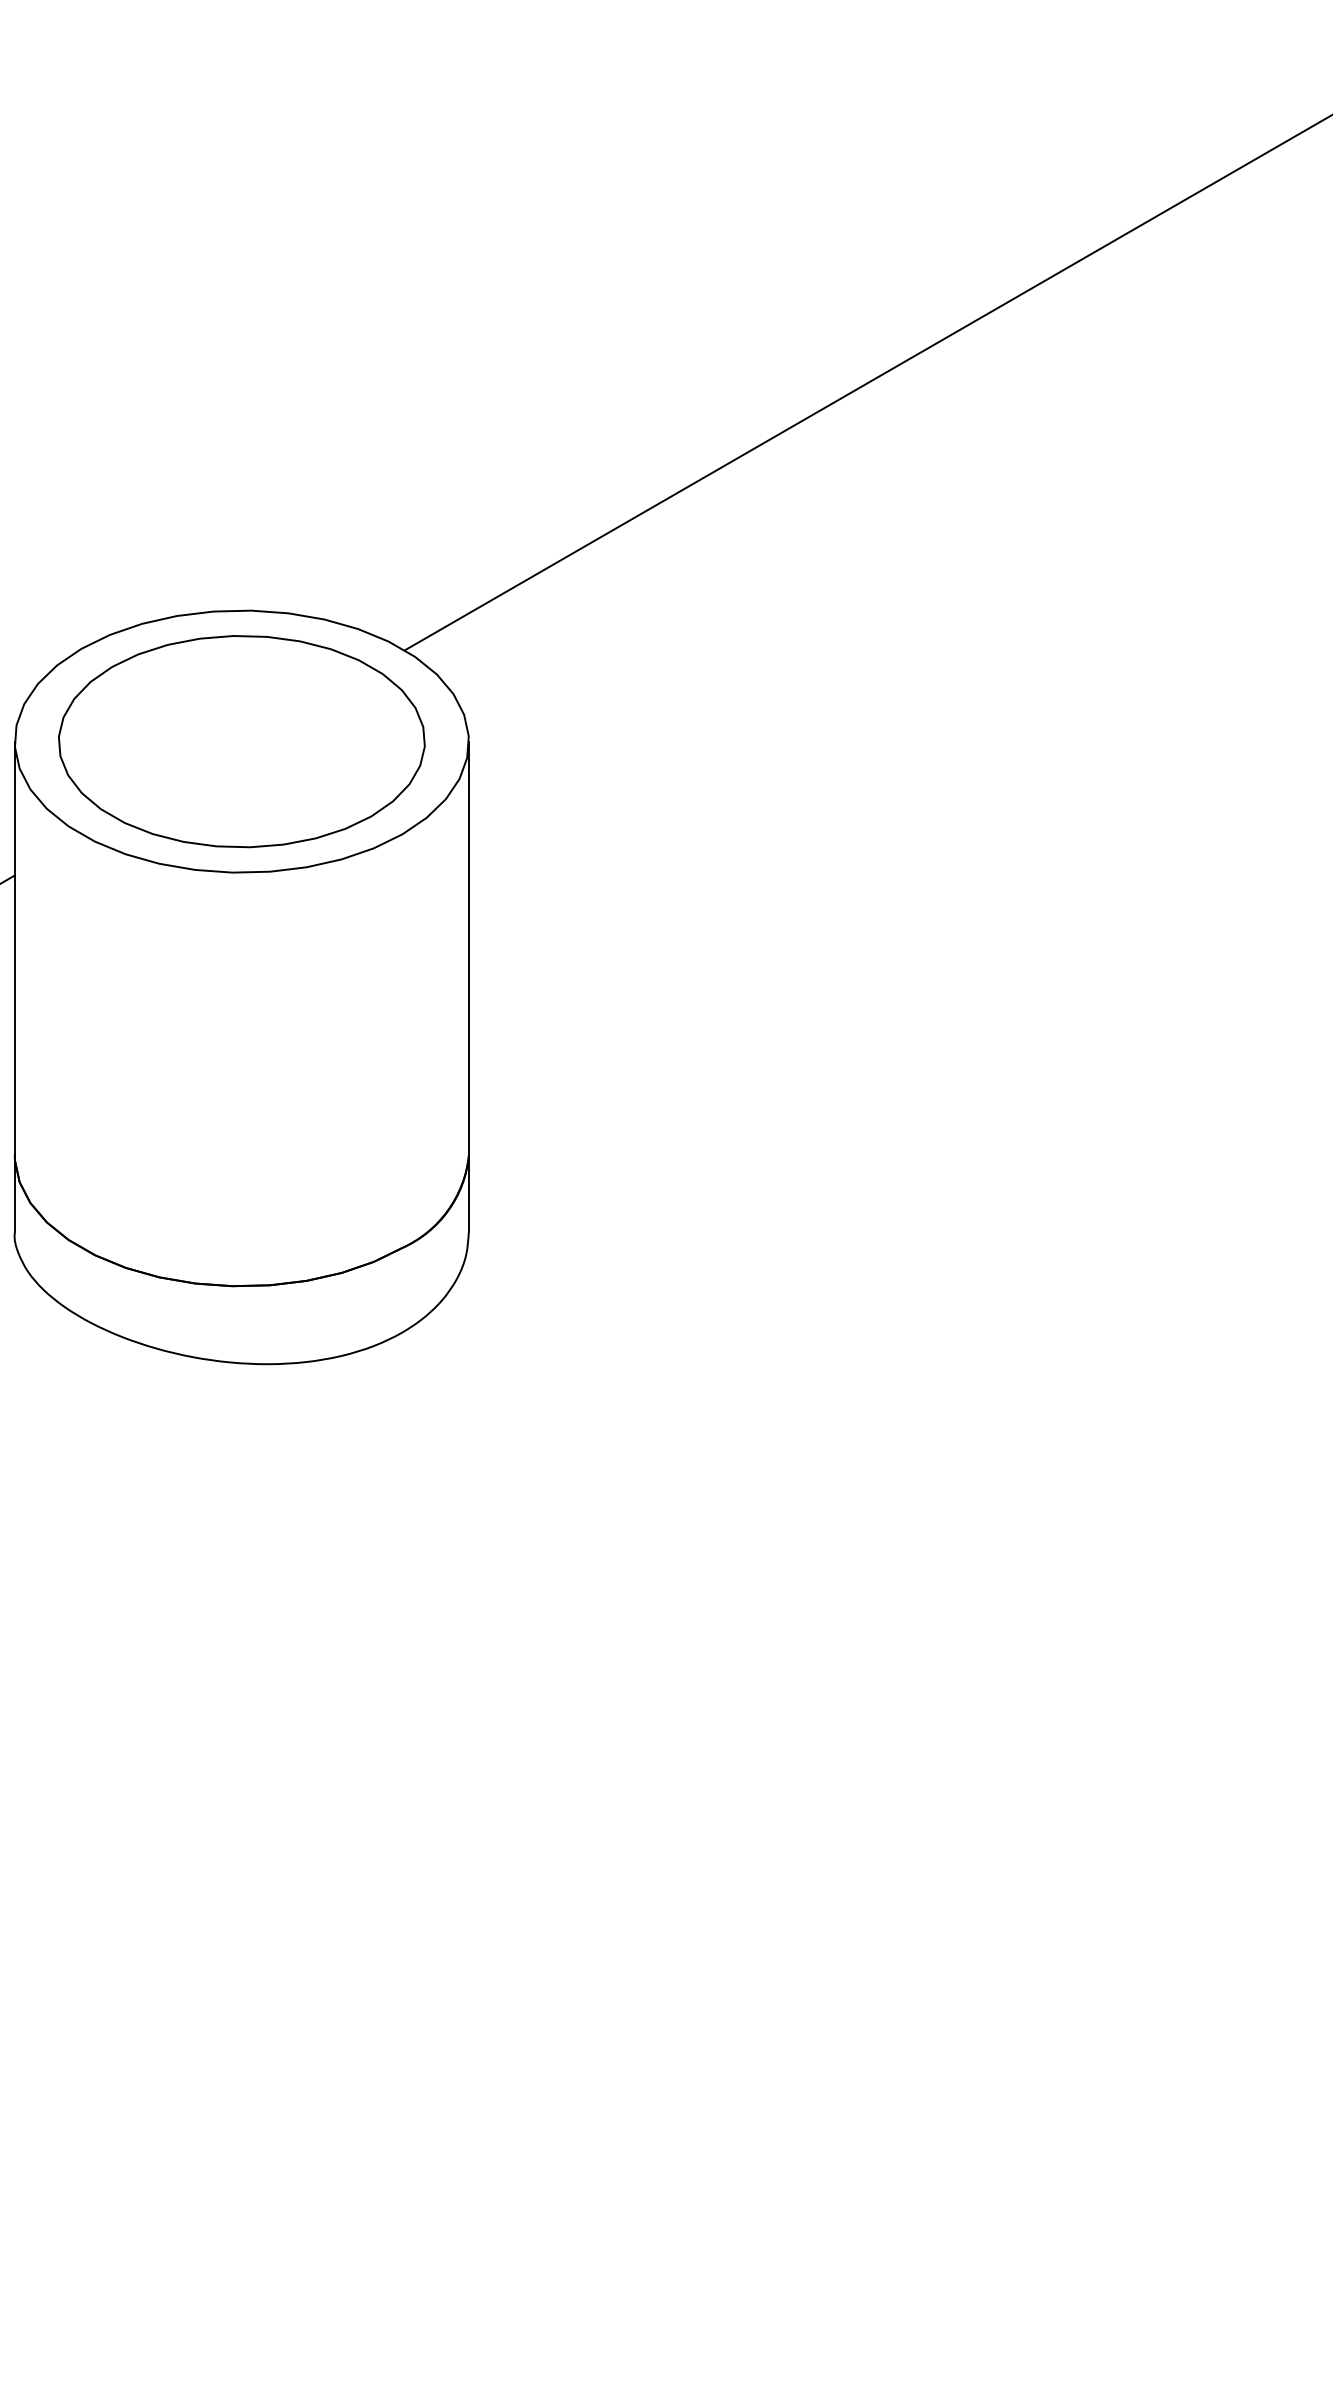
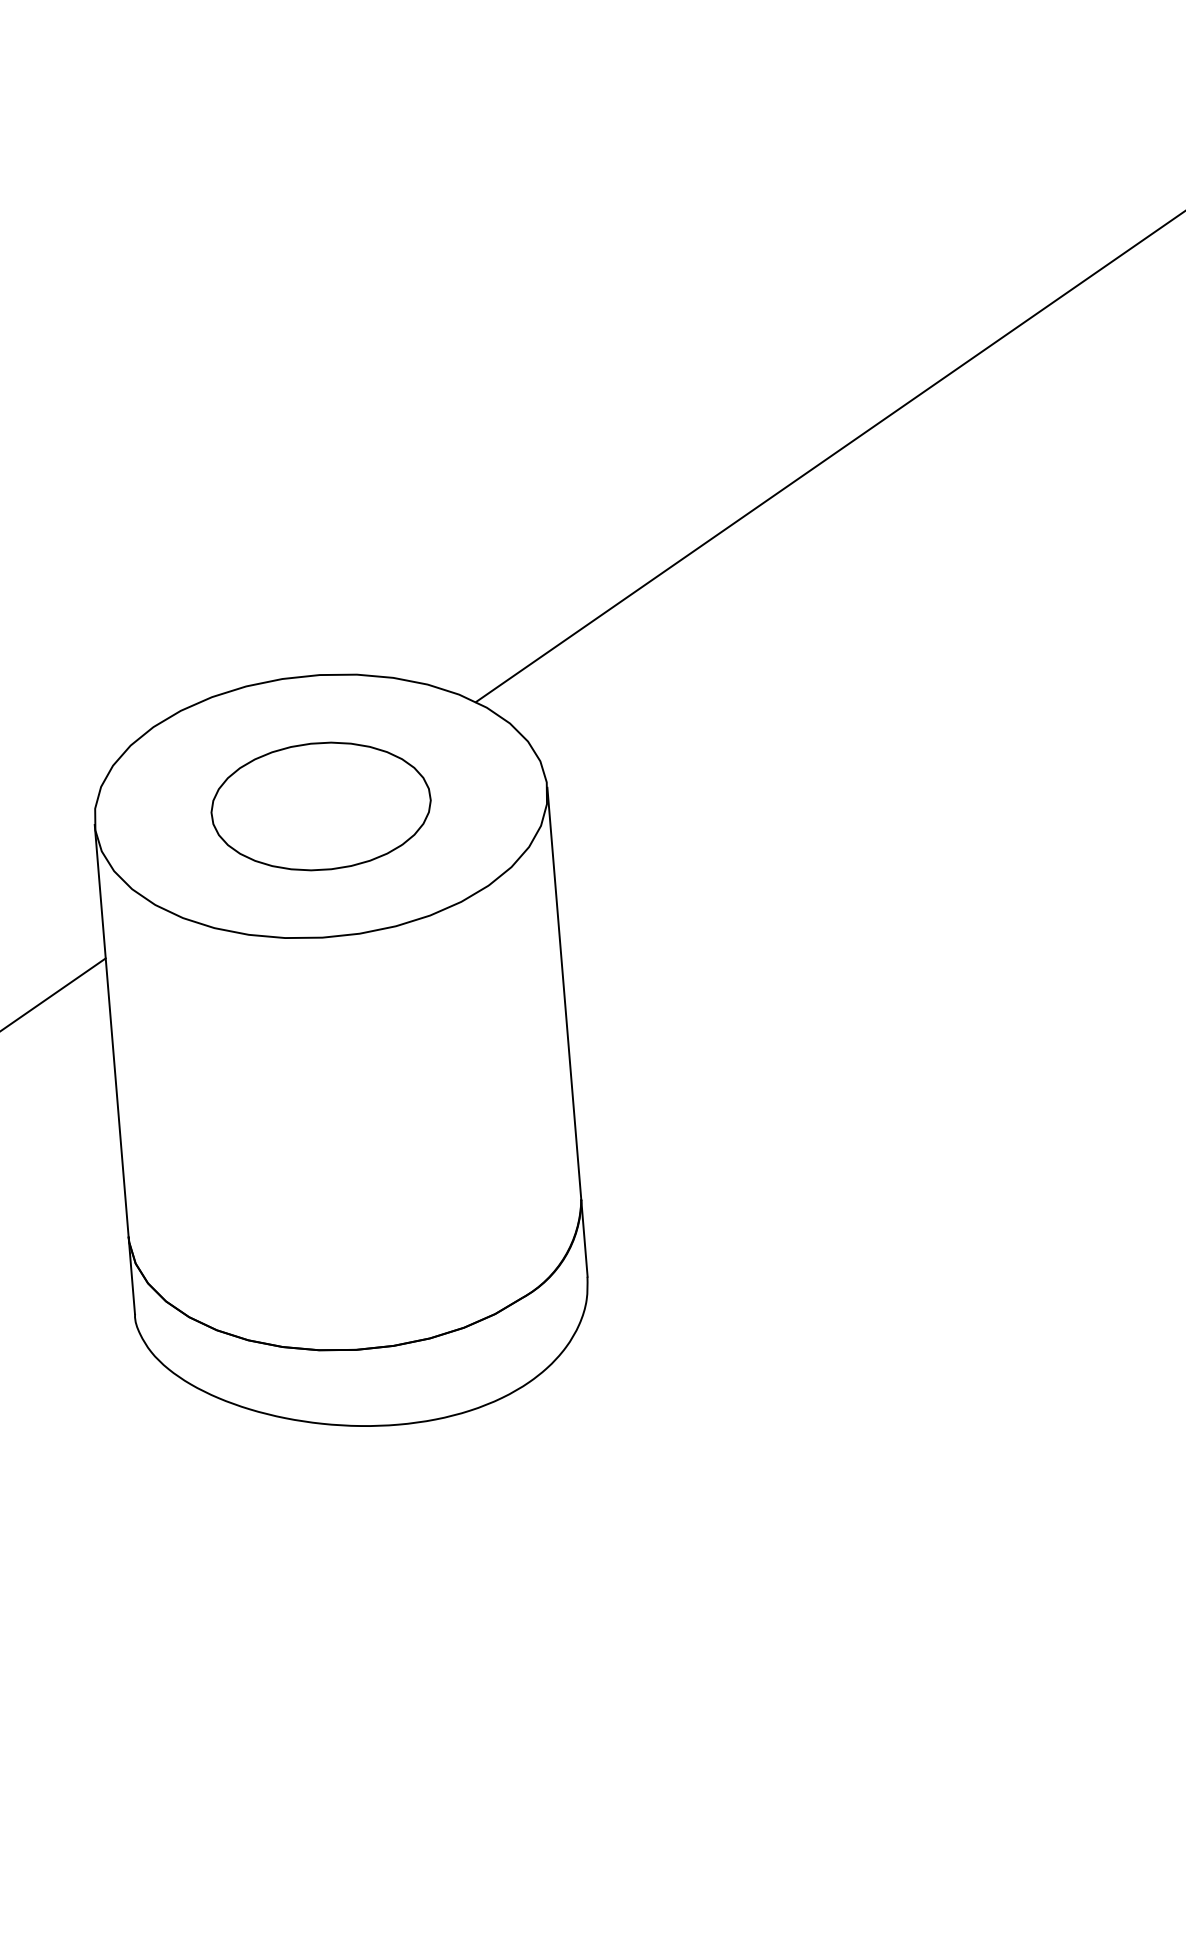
part: (241, 741) -> (320, 806), size x0.6

